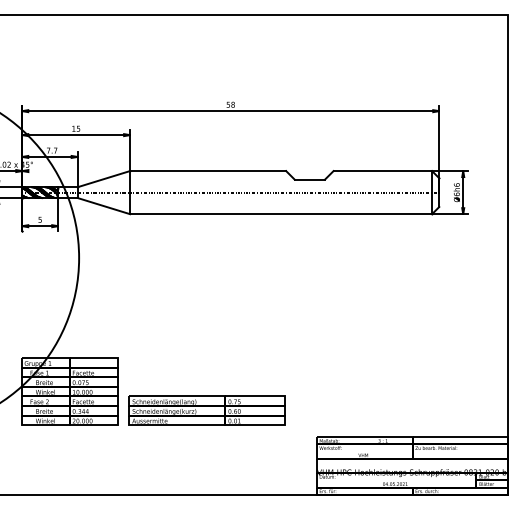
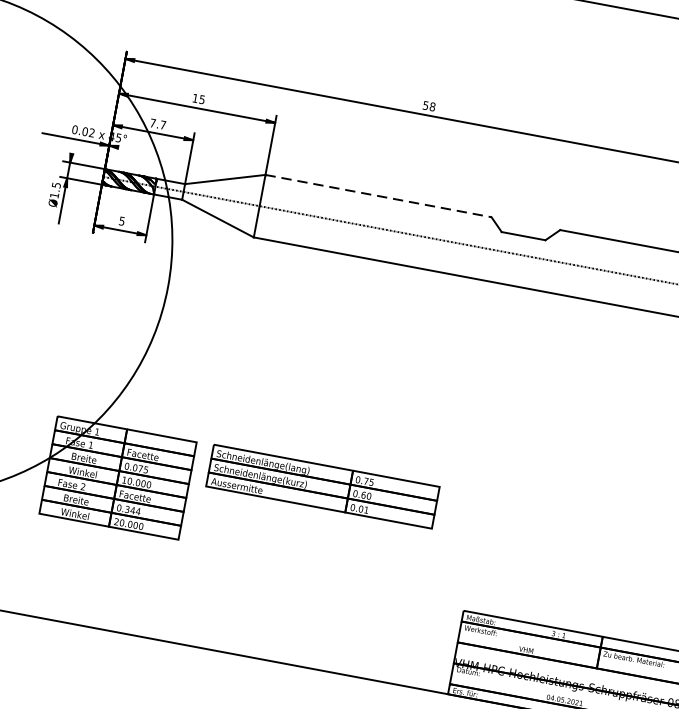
line: (208, 171) -> (378, 196), solid -> dashed
part: (206, 410) -> (321, 486), moved

